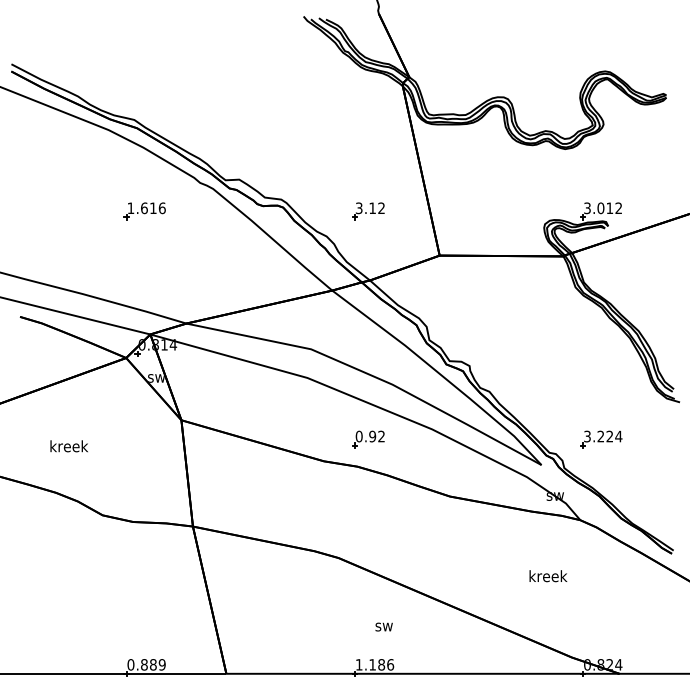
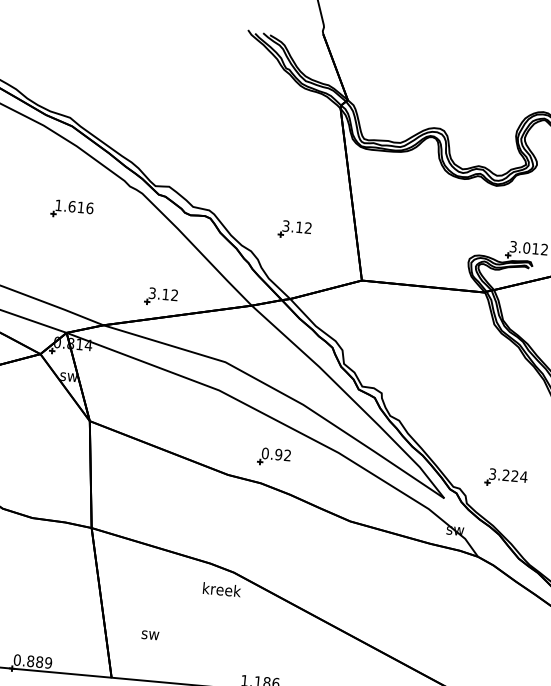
part: (241, 290) -> (161, 297), added
text: (548, 576) -> (222, 590), moved
text: (383, 626) -> (149, 634), moved

